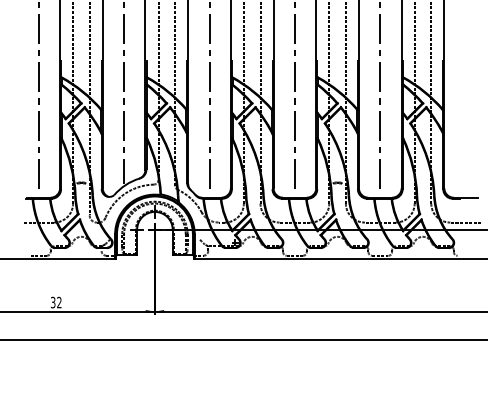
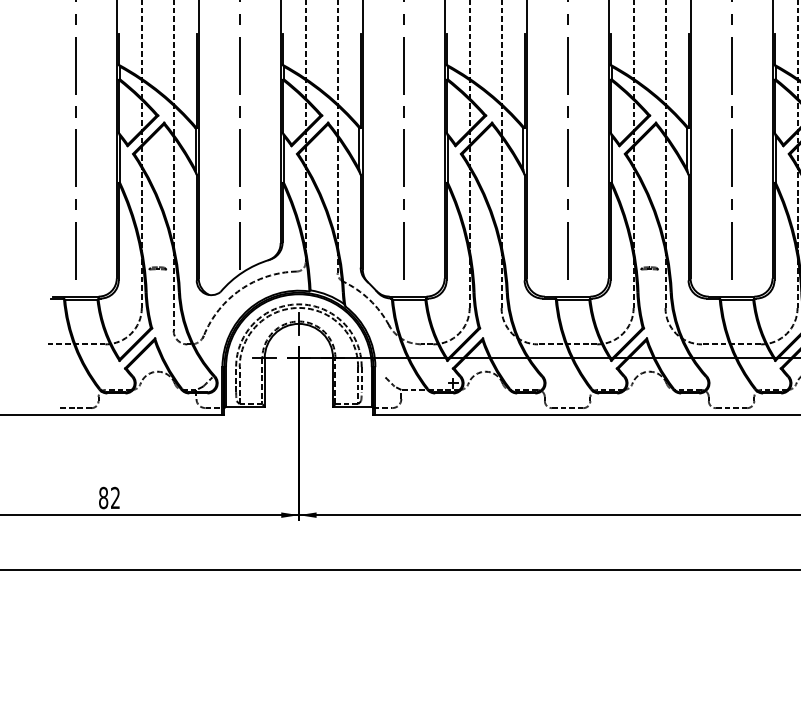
text: (52, 302) -> (102, 497), 32 -> 82

